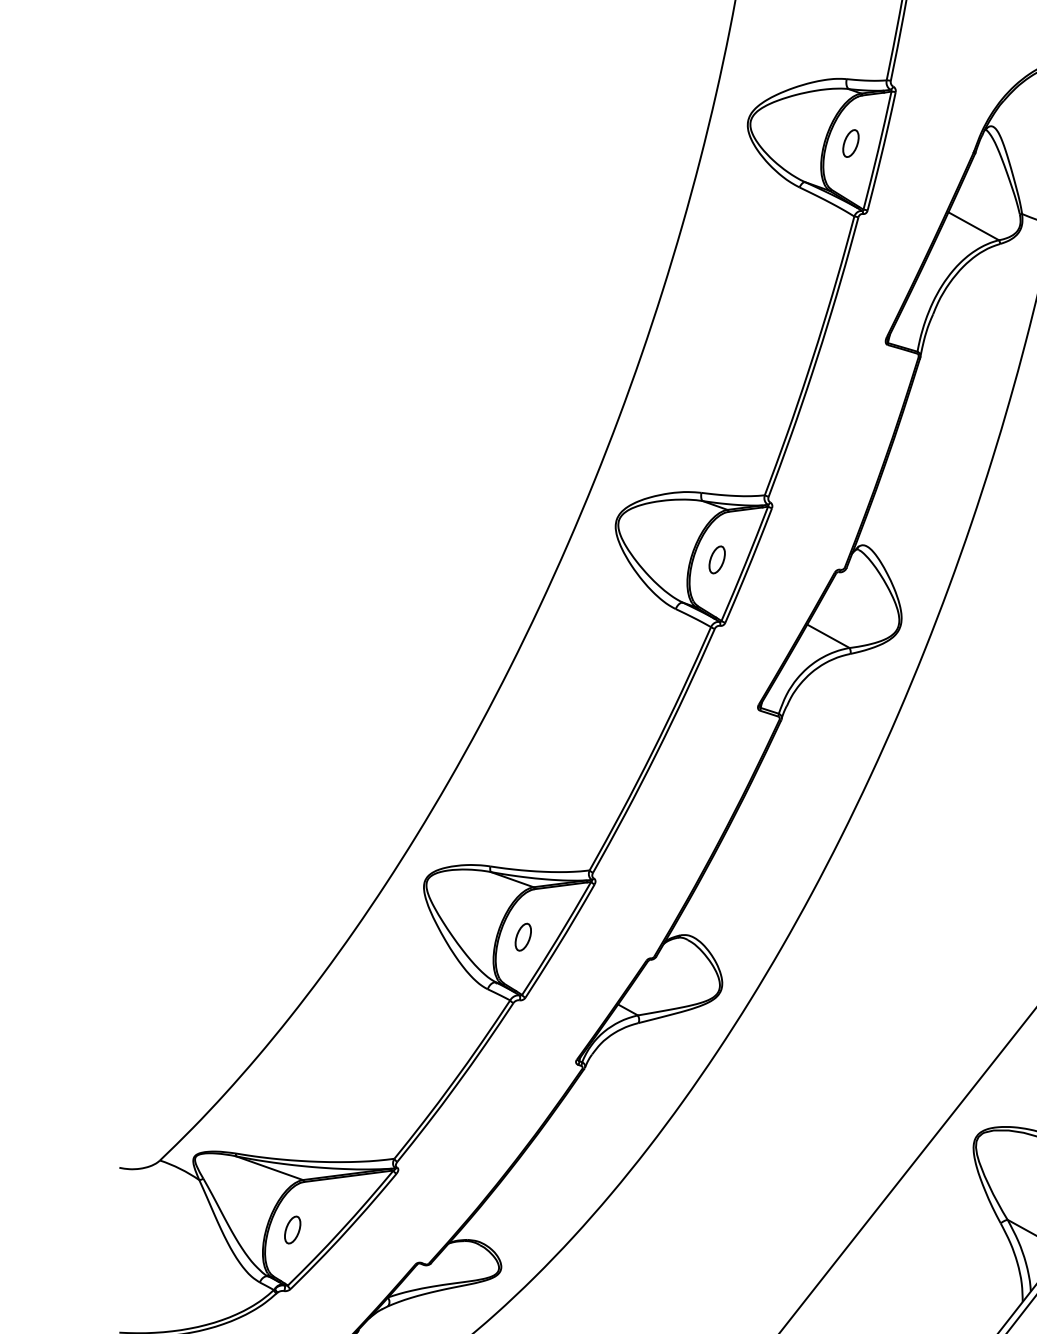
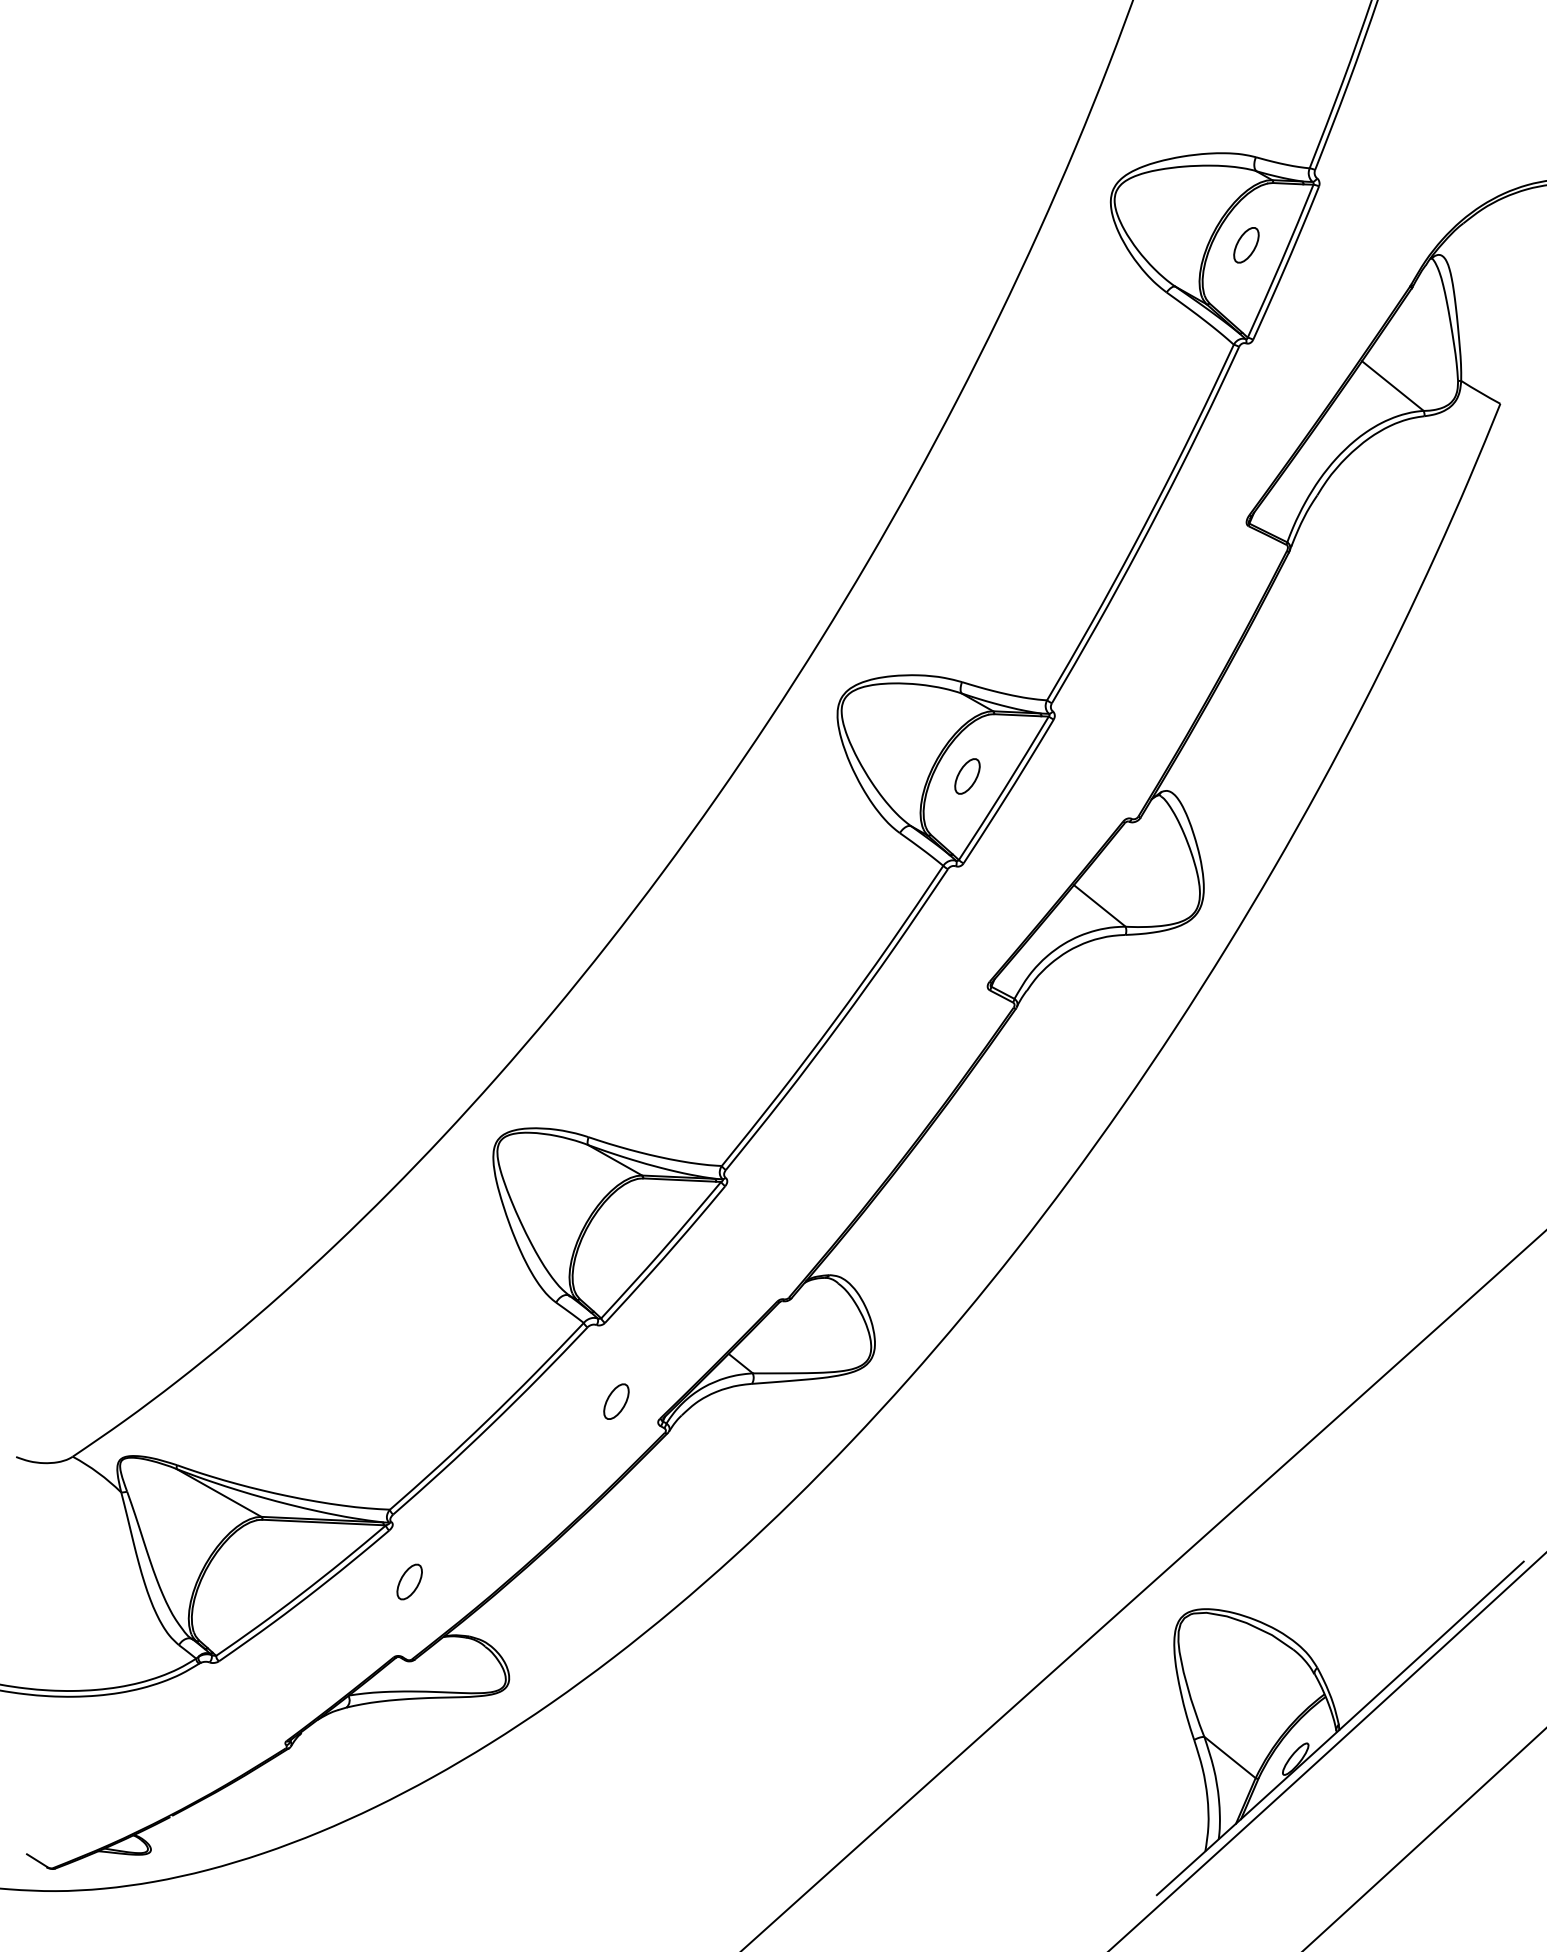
part: (523, 937) -> (616, 1401), moved
part: (292, 1229) -> (409, 1581), moved

